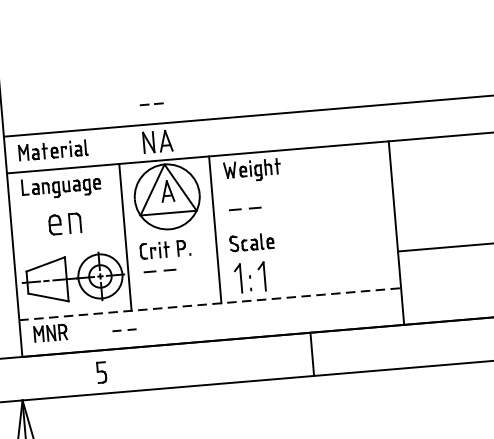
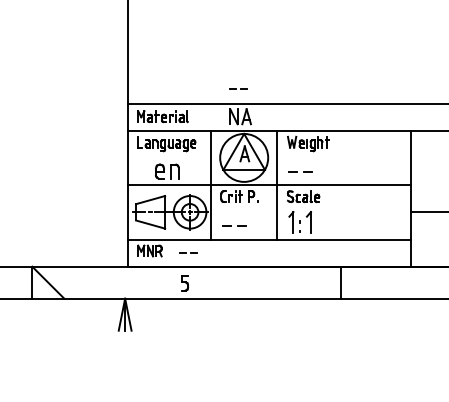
line: (203, 231) -> (268, 185), added
line: (156, 270) -> (231, 225), moved
line: (210, 304) -> (269, 239), dashed -> solid
line: (121, 329) -> (186, 252), moved

